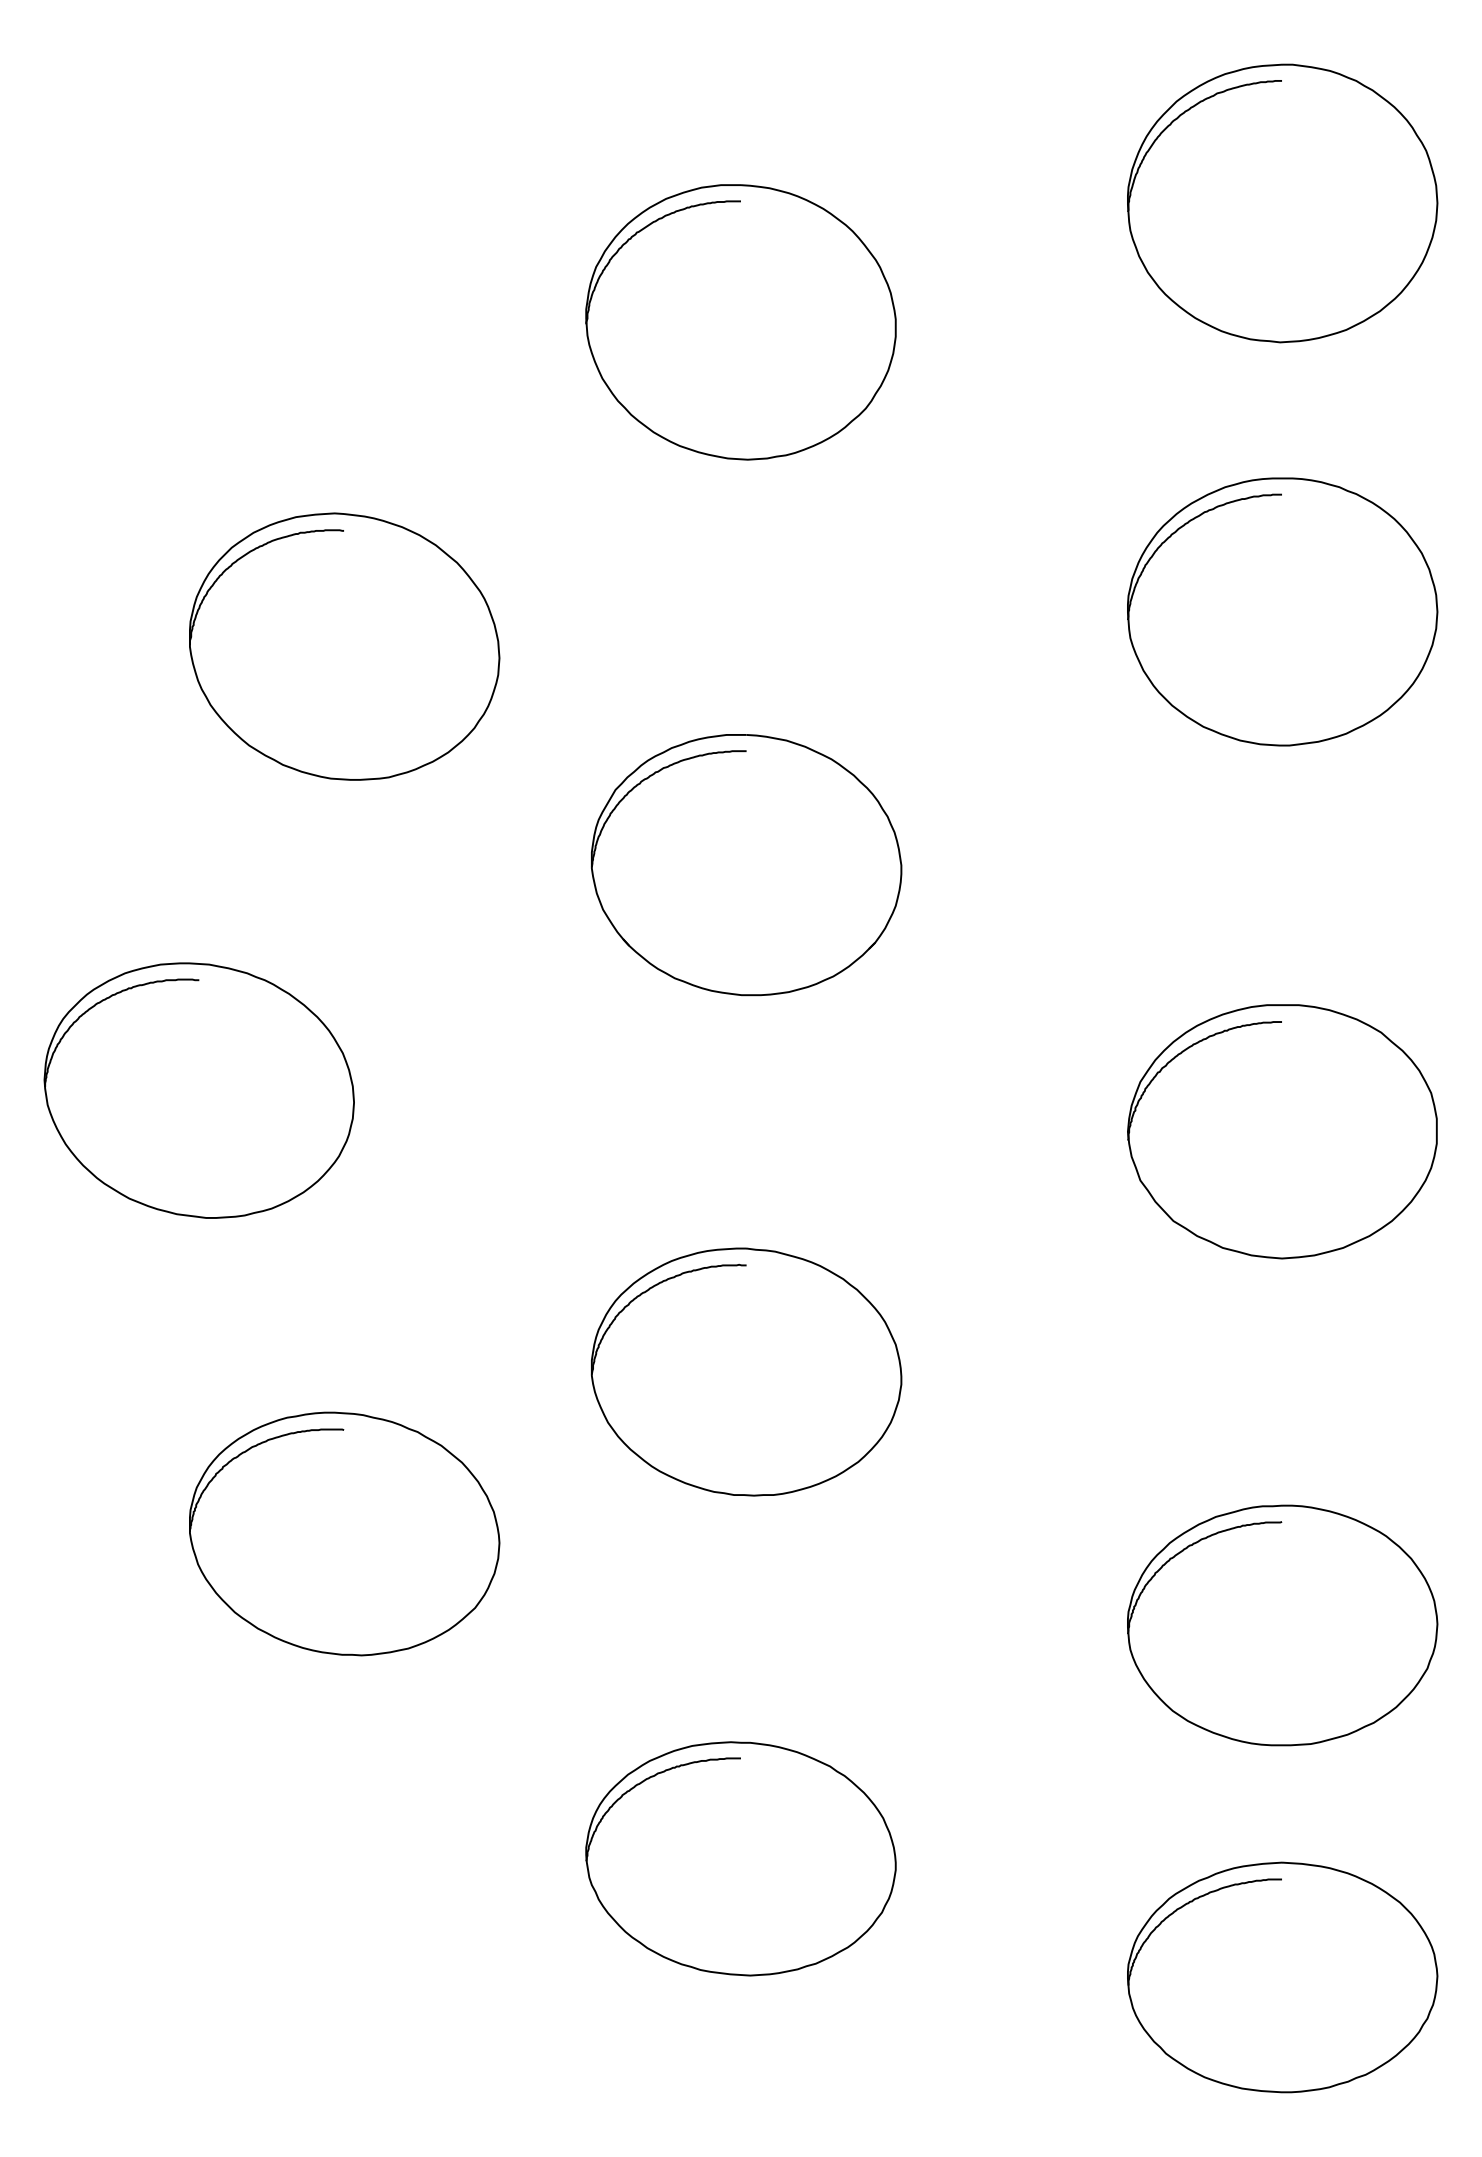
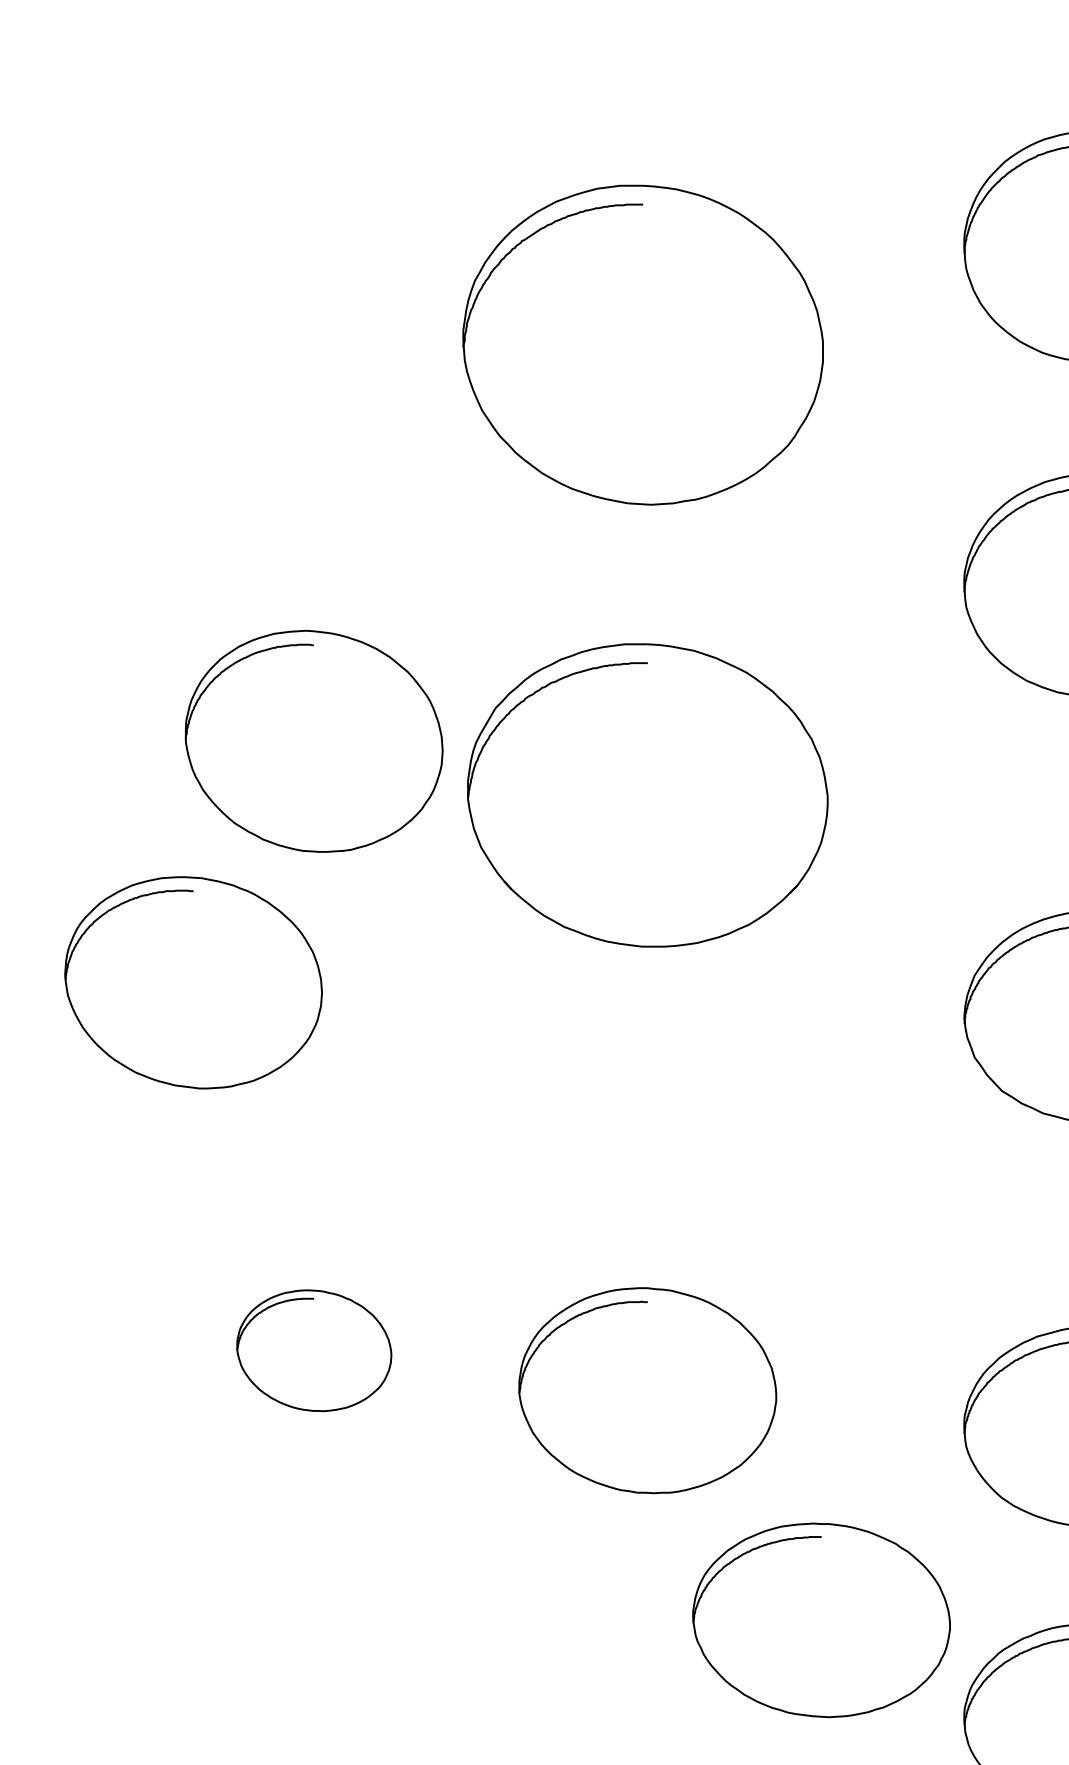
part: (740, 322) -> (642, 345), size x1.4
part: (344, 646) -> (314, 741), moved
part: (746, 865) -> (647, 795), size x1.4
part: (746, 1371) -> (647, 1390), moved
part: (344, 1533) -> (314, 1350), size x0.6
part: (740, 1858) -> (821, 1620), moved

